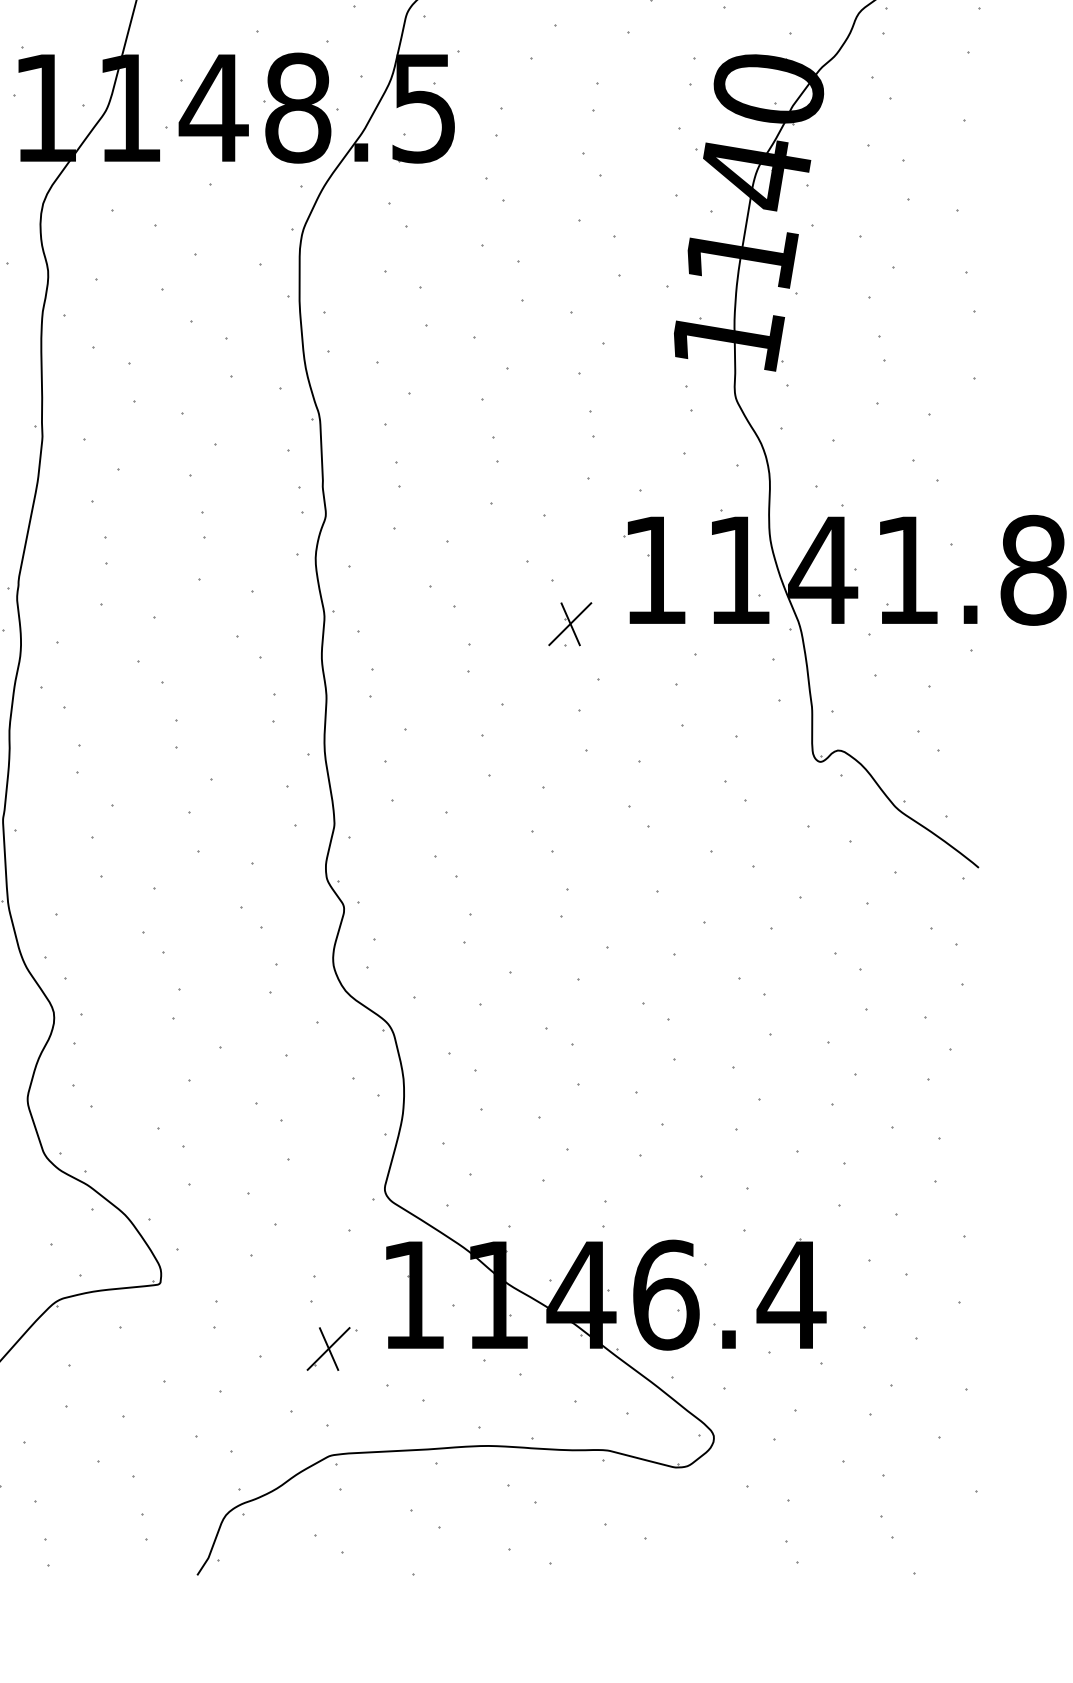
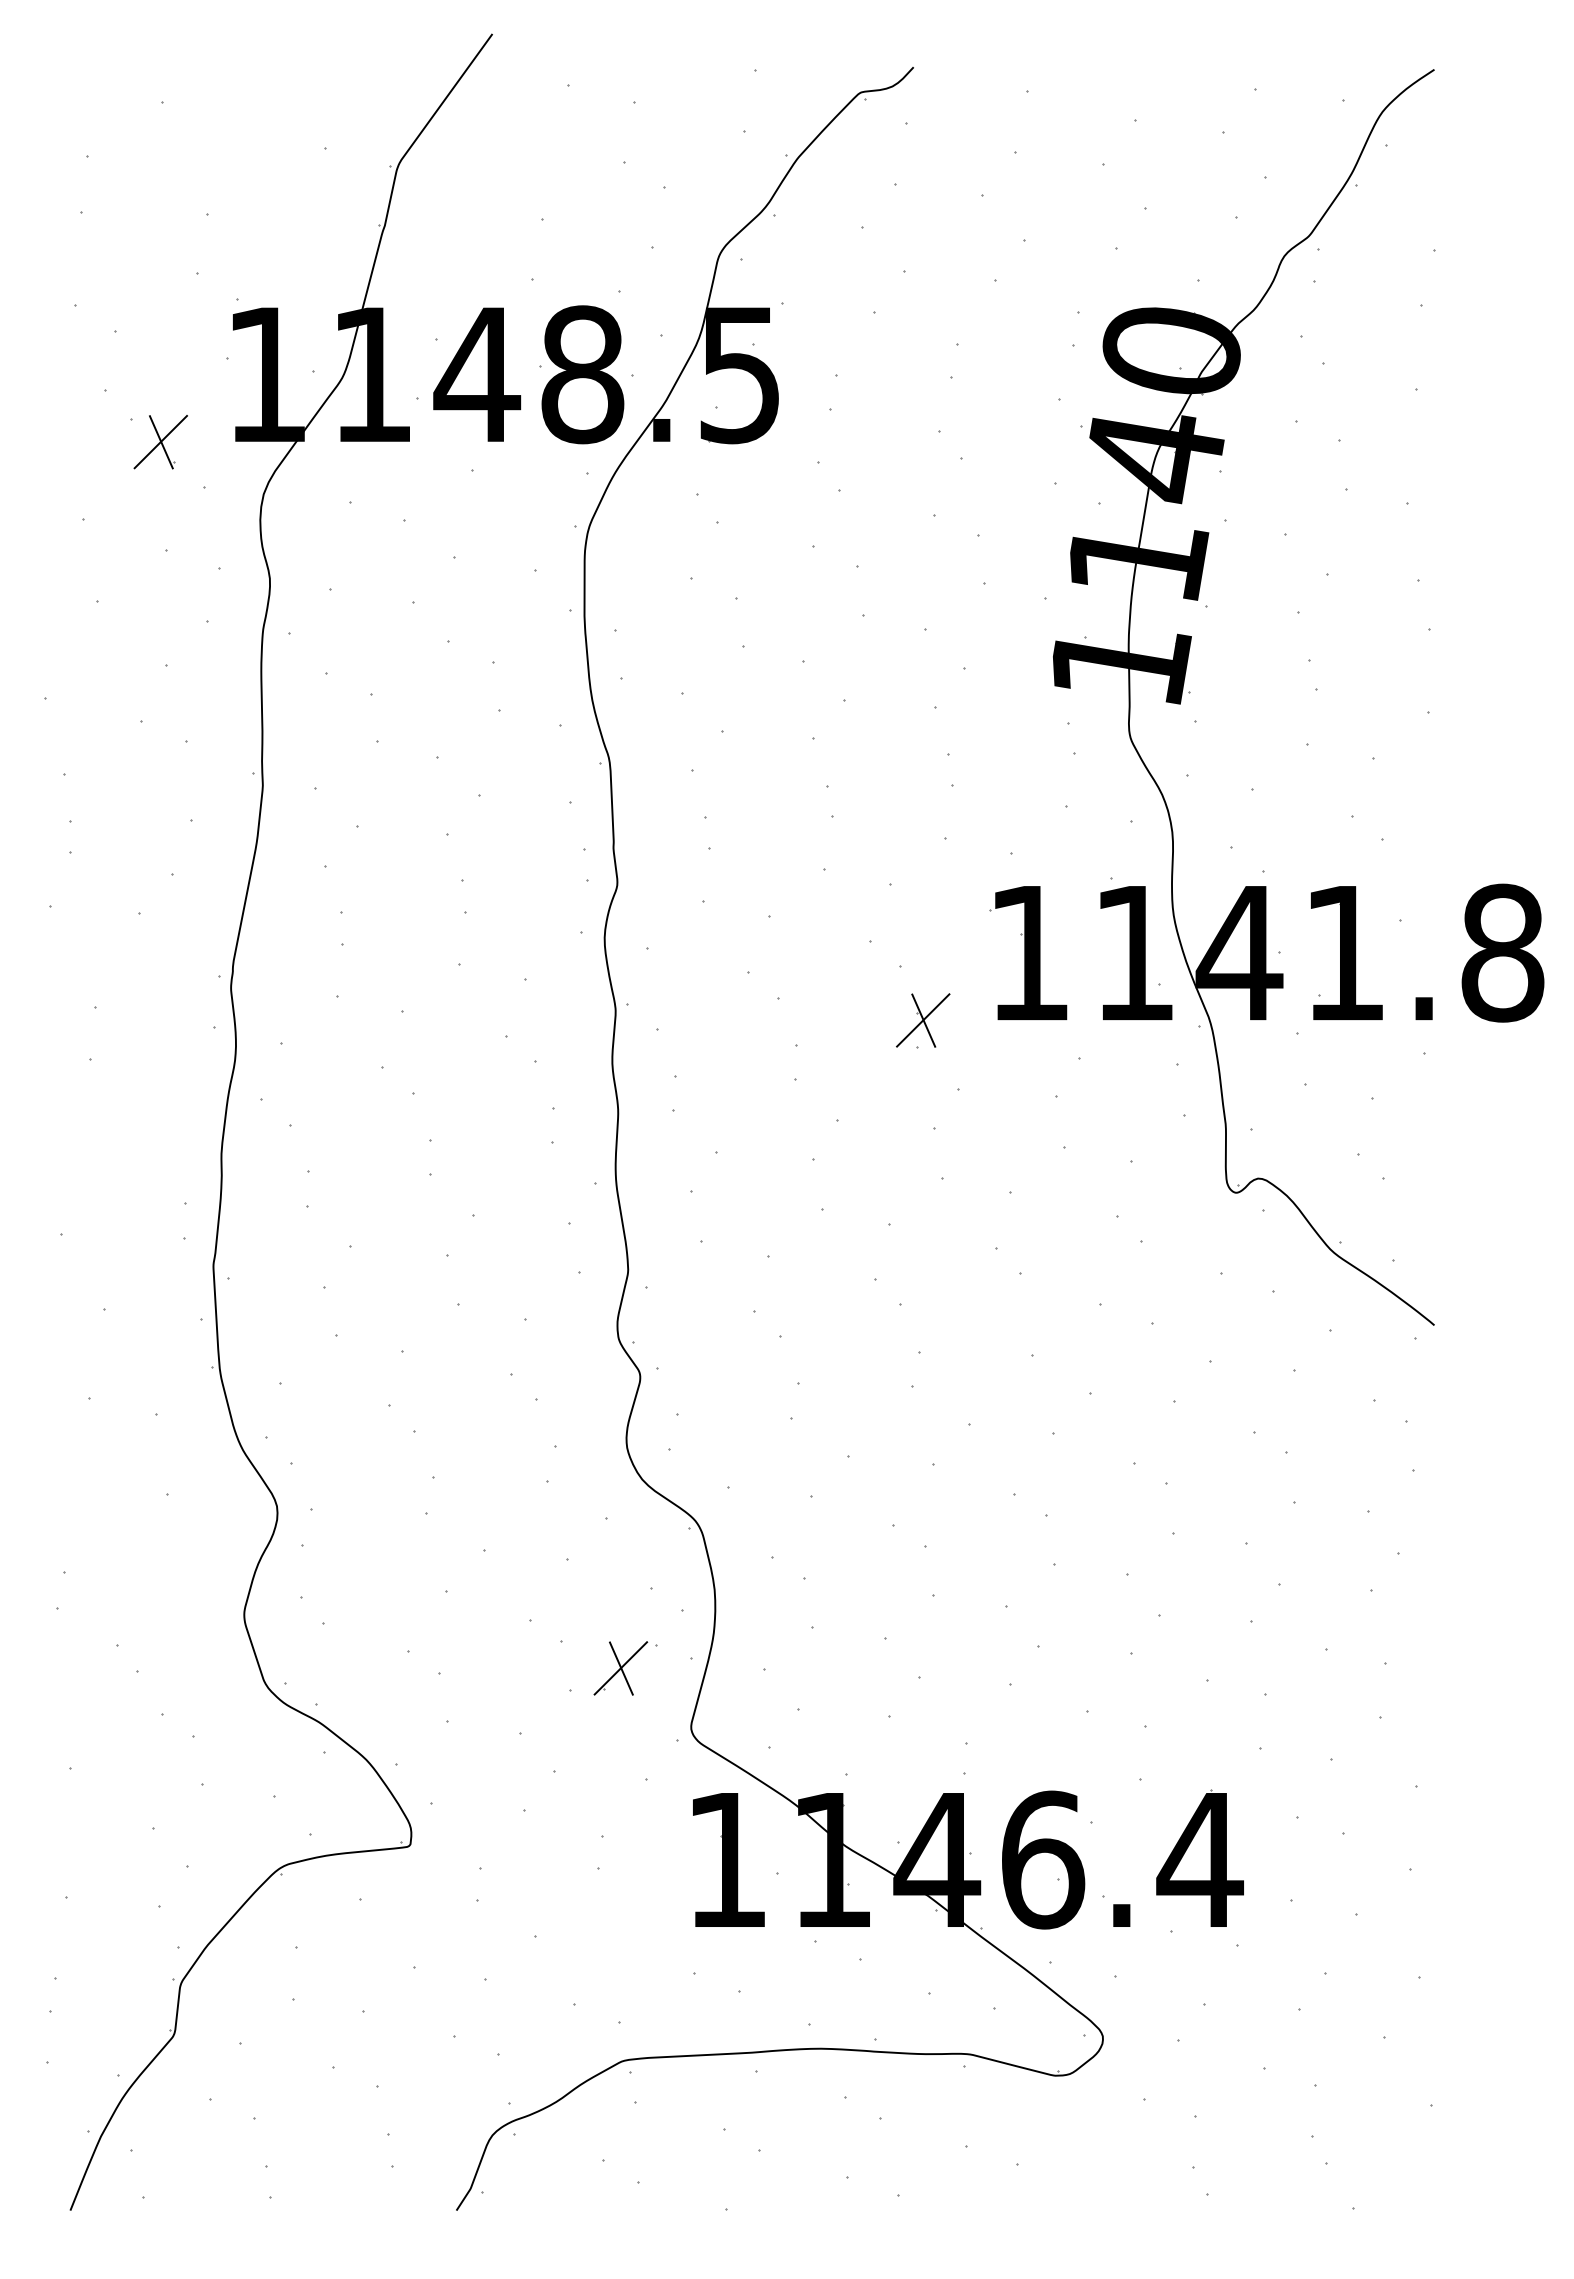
part: (332, 1349) -> (625, 1668), moved

